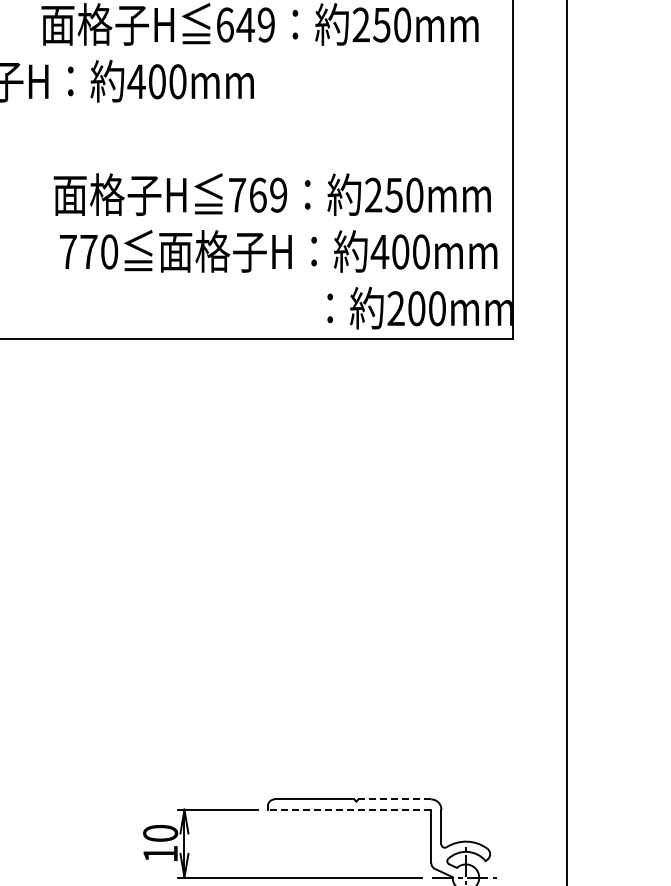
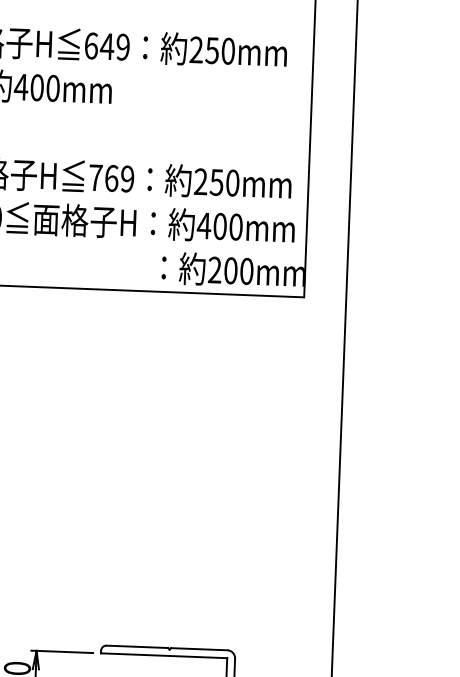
line: (394, 799) -> (199, 649), dashed -> solid
line: (349, 809) -> (164, 655), dashed -> solid

